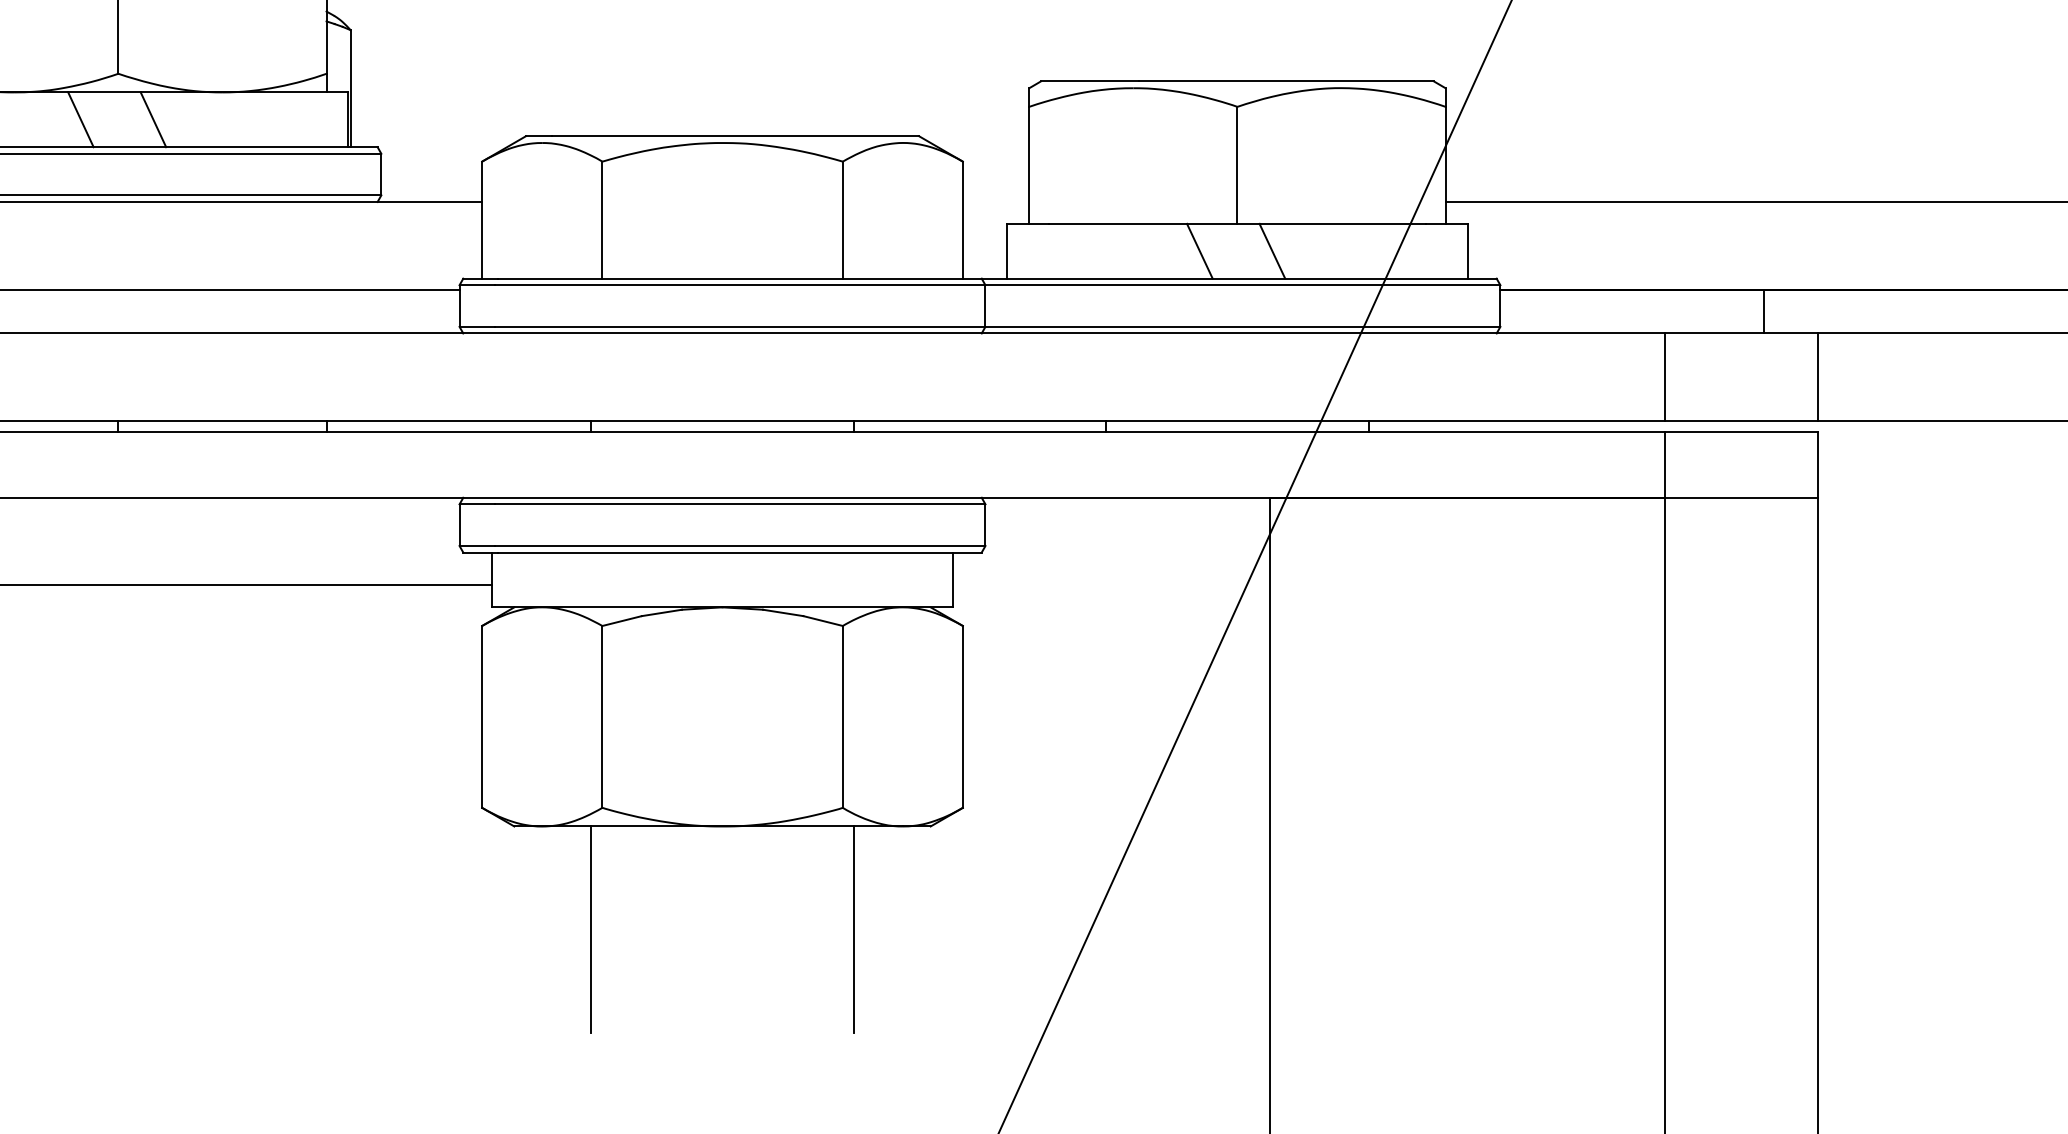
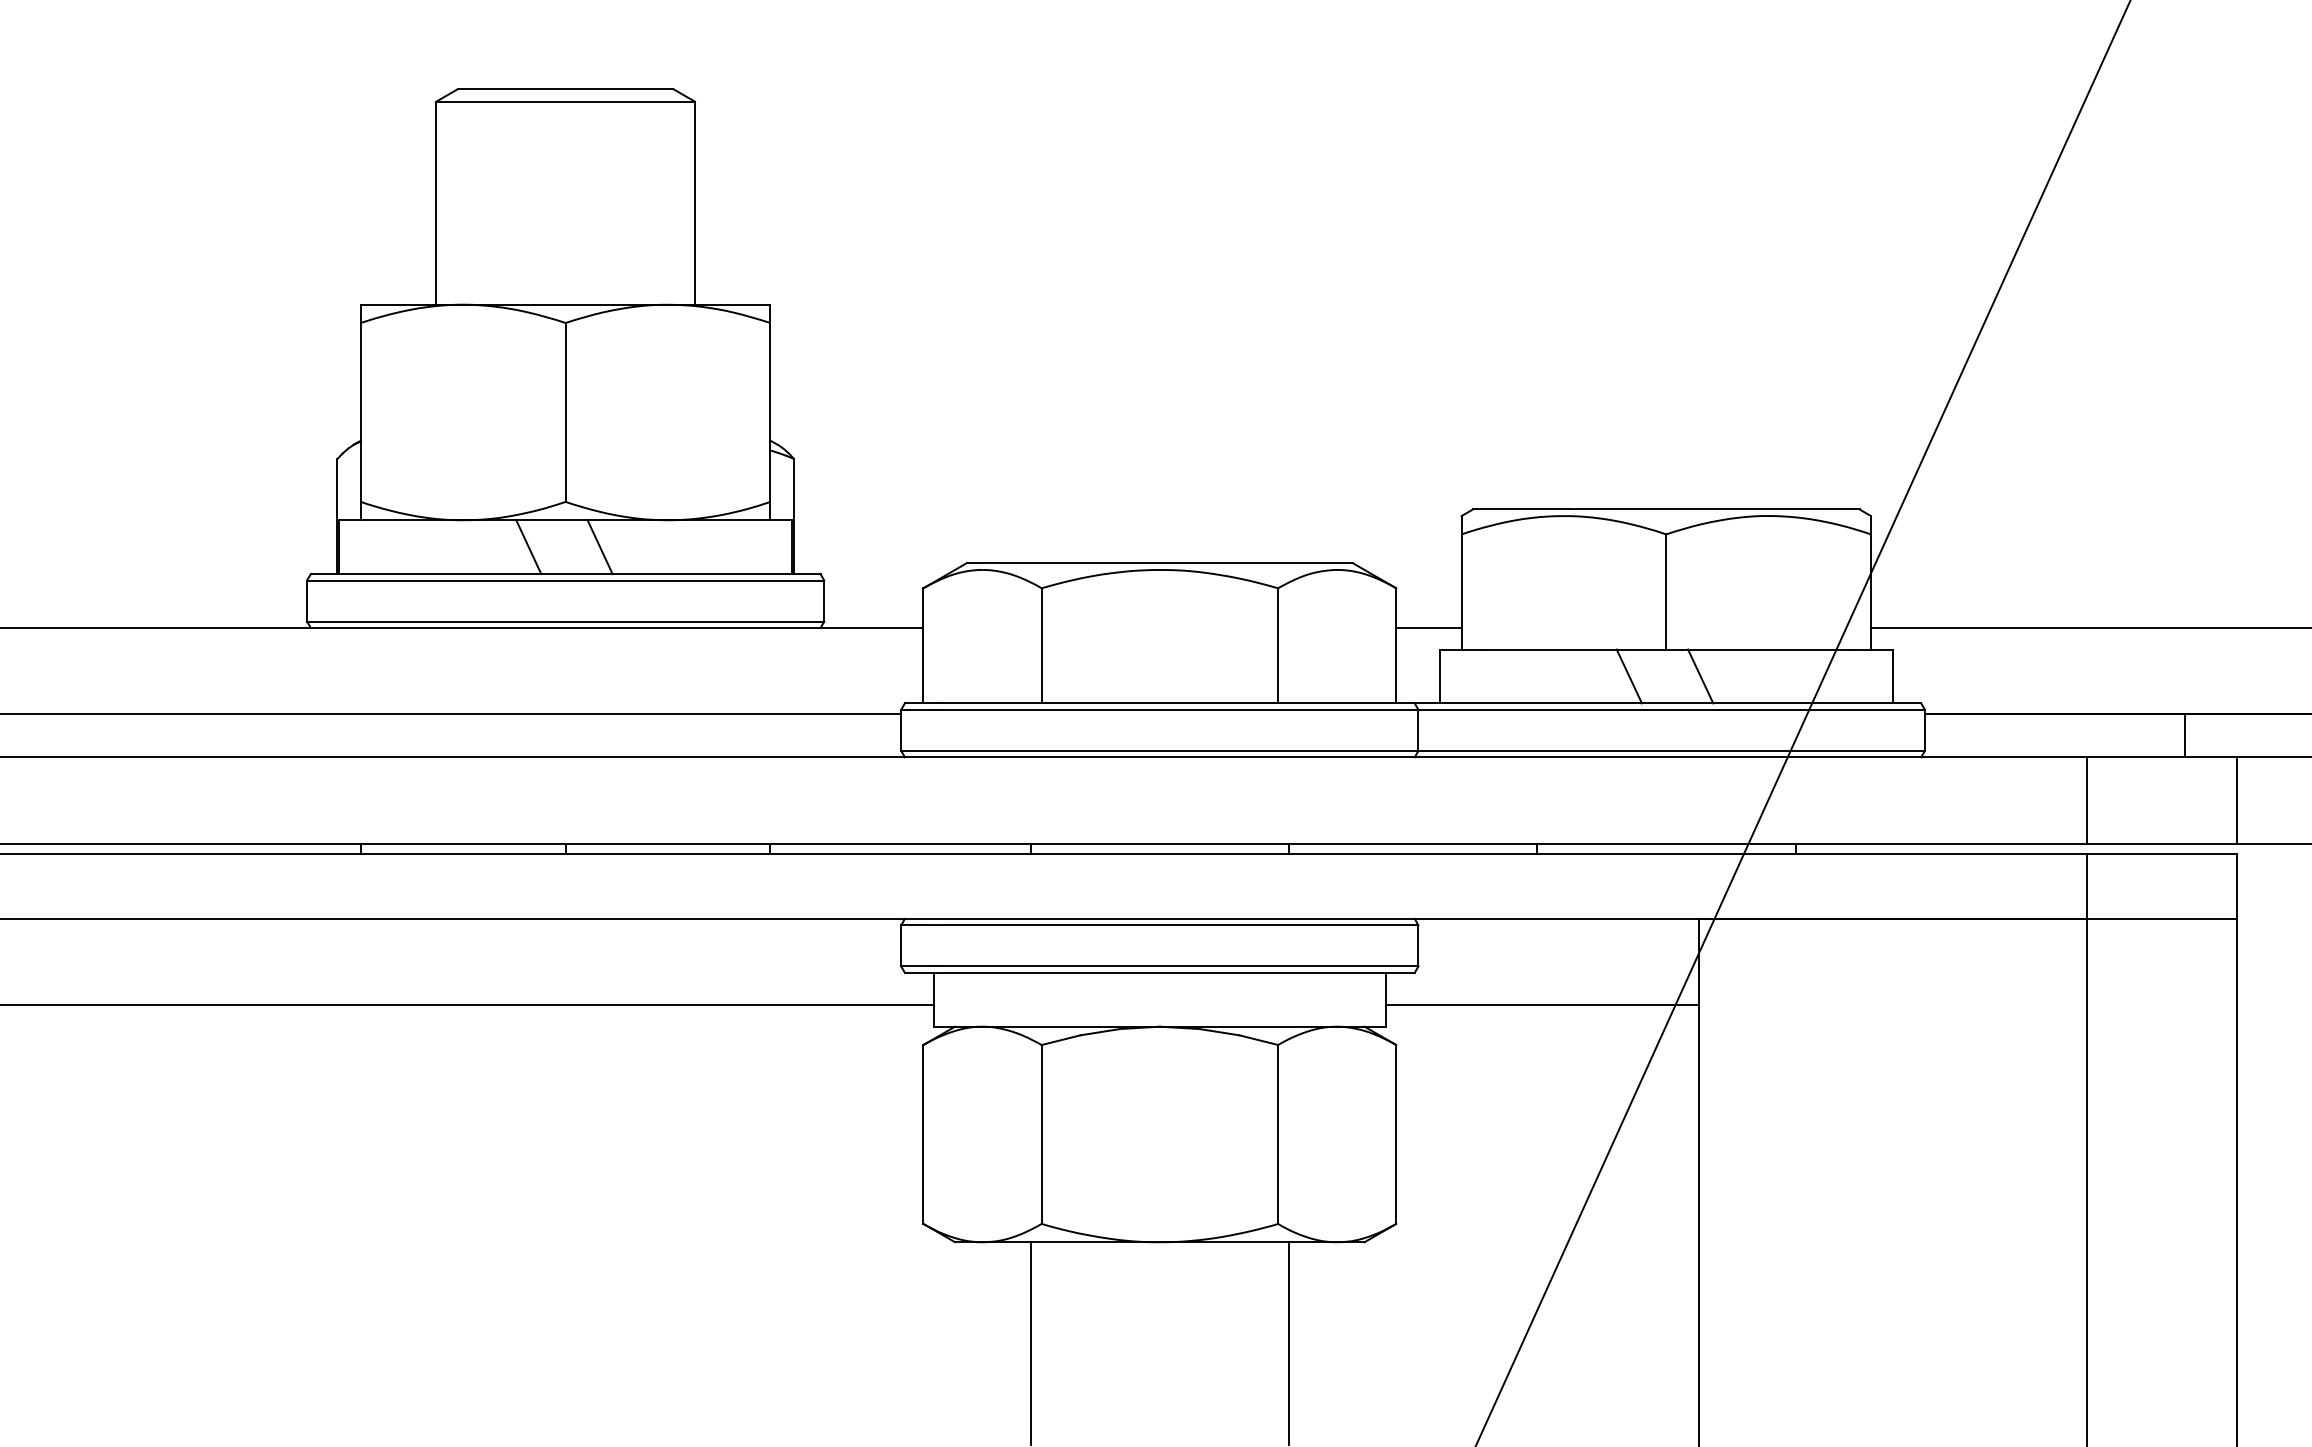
line: (995, 201) -> (1428, 627), added
line: (1111, 585) -> (1542, 1005), added

